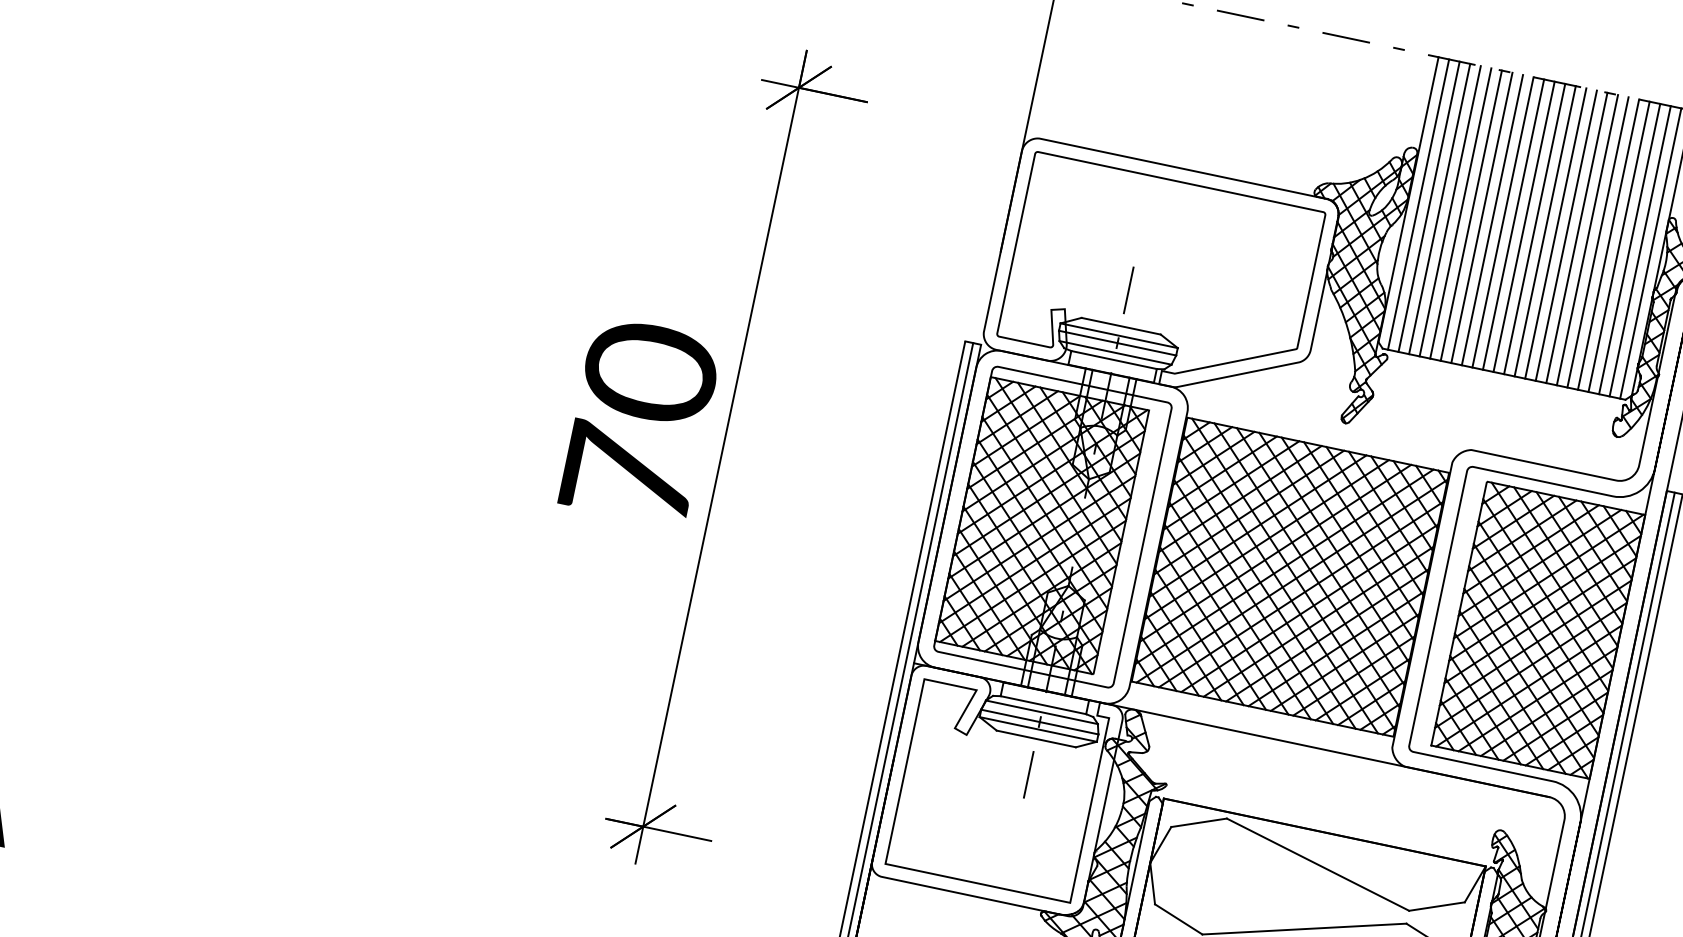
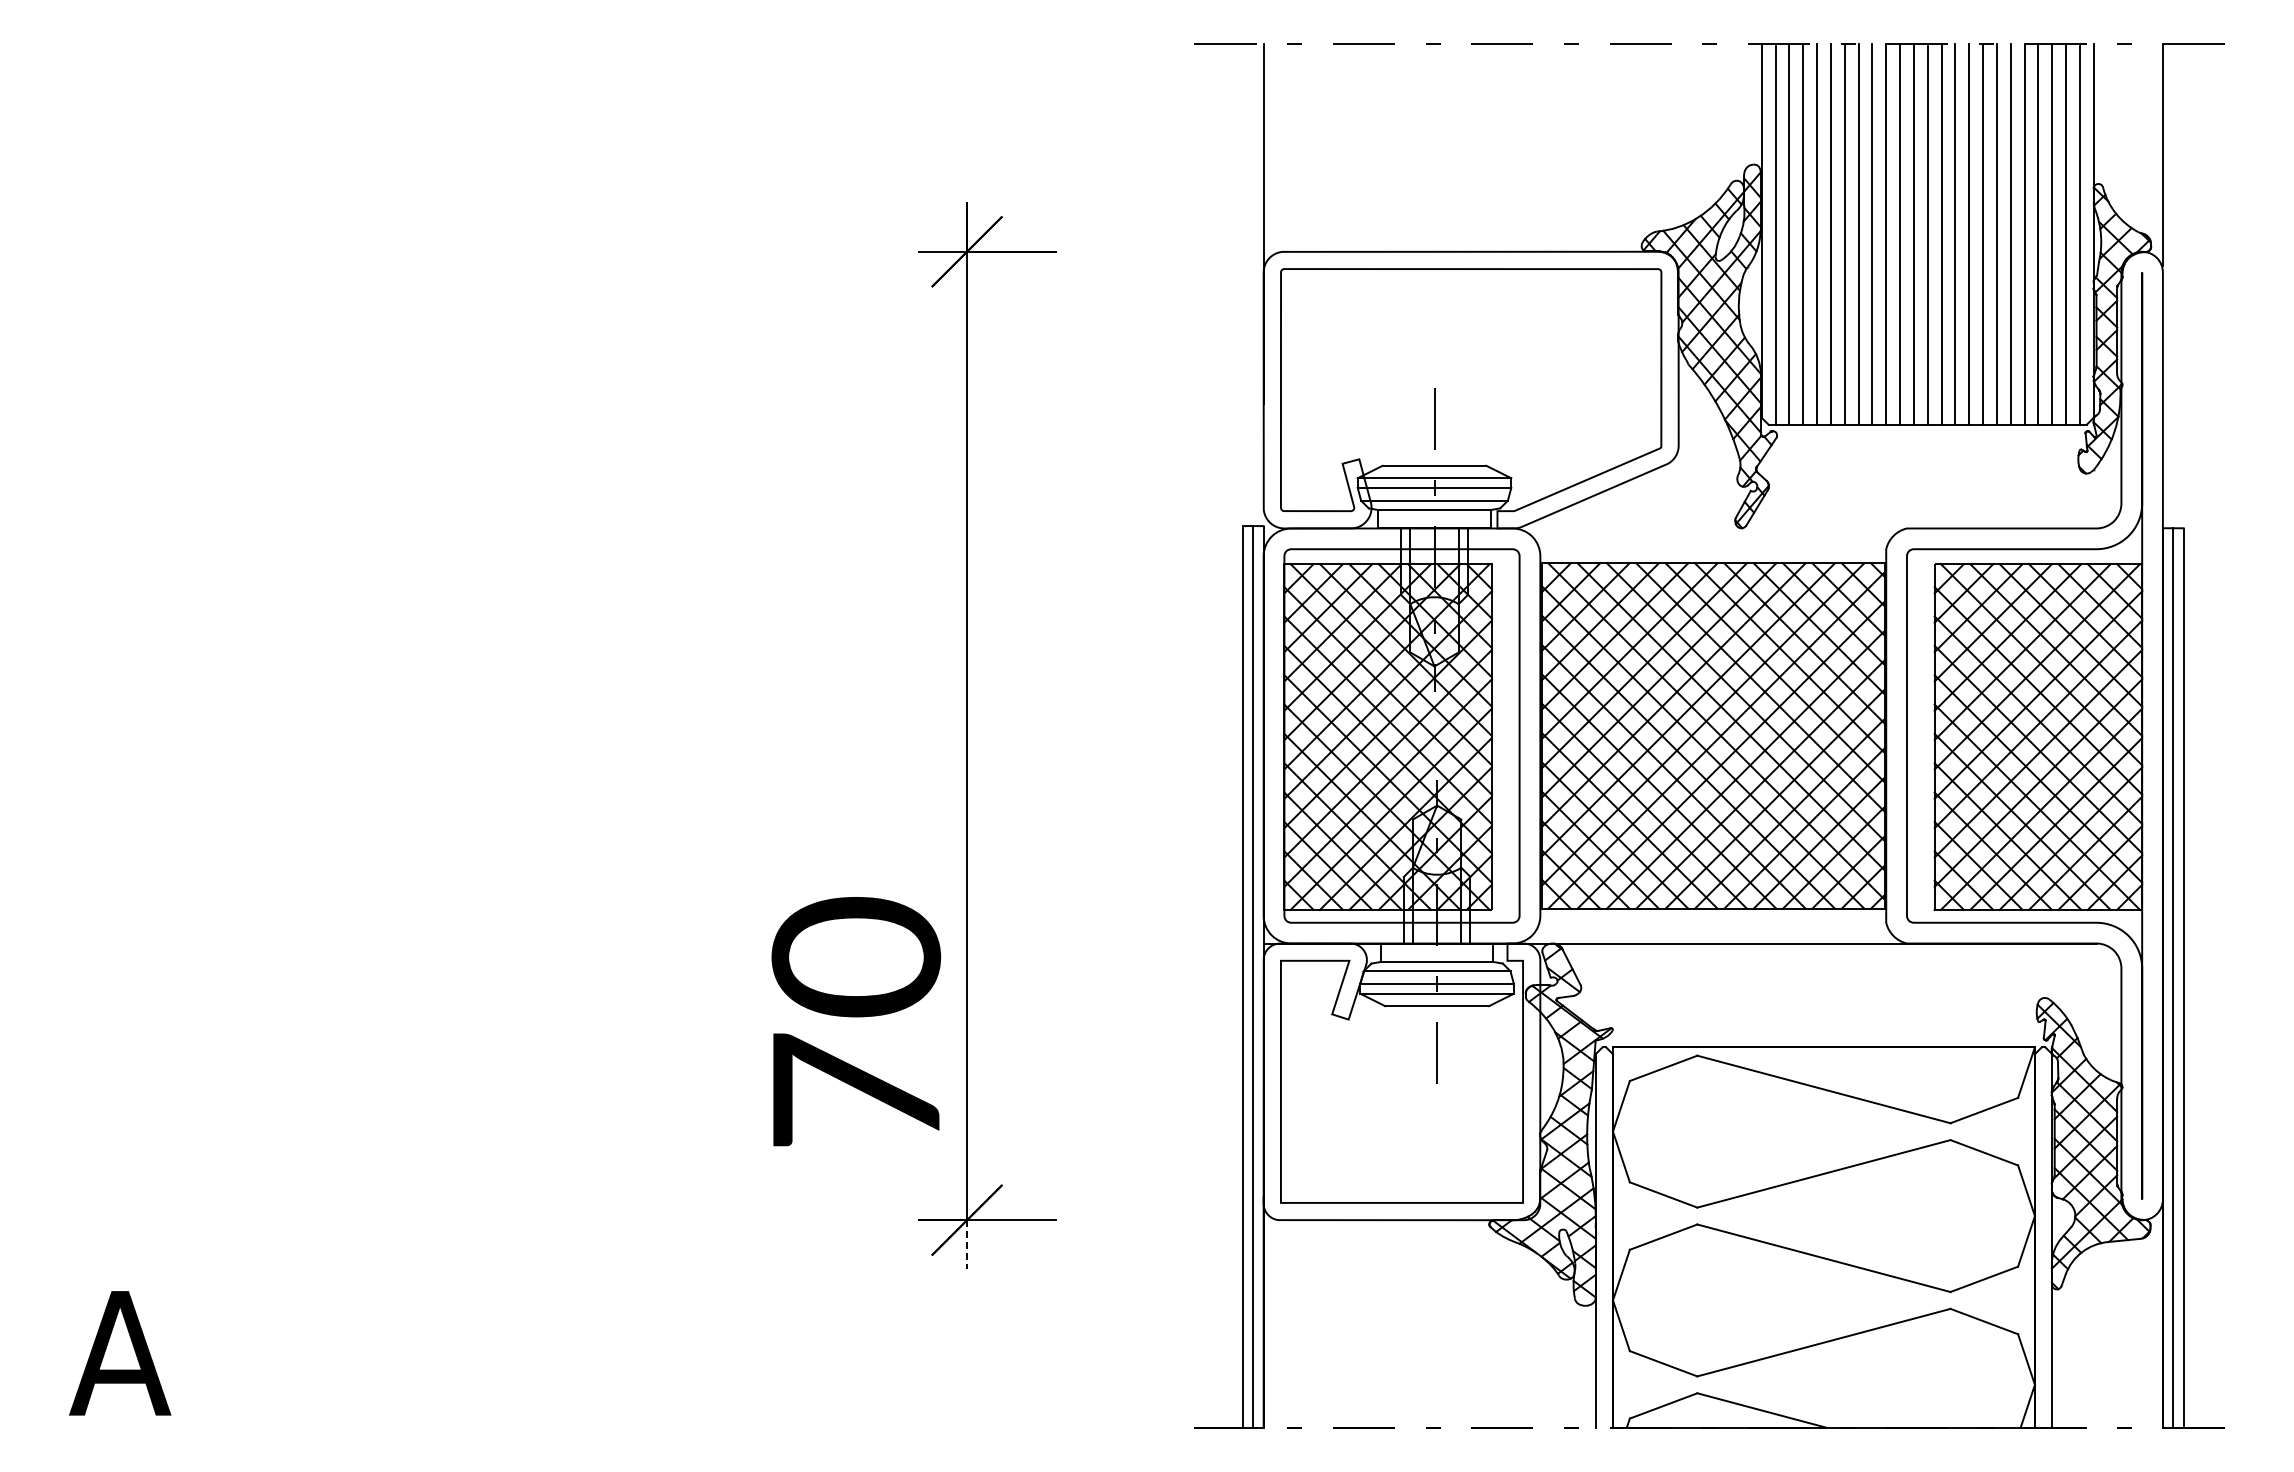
text: (640, 421) -> (856, 1021), moved
line: (639, 845) -> (967, 1244), solid -> dashed

